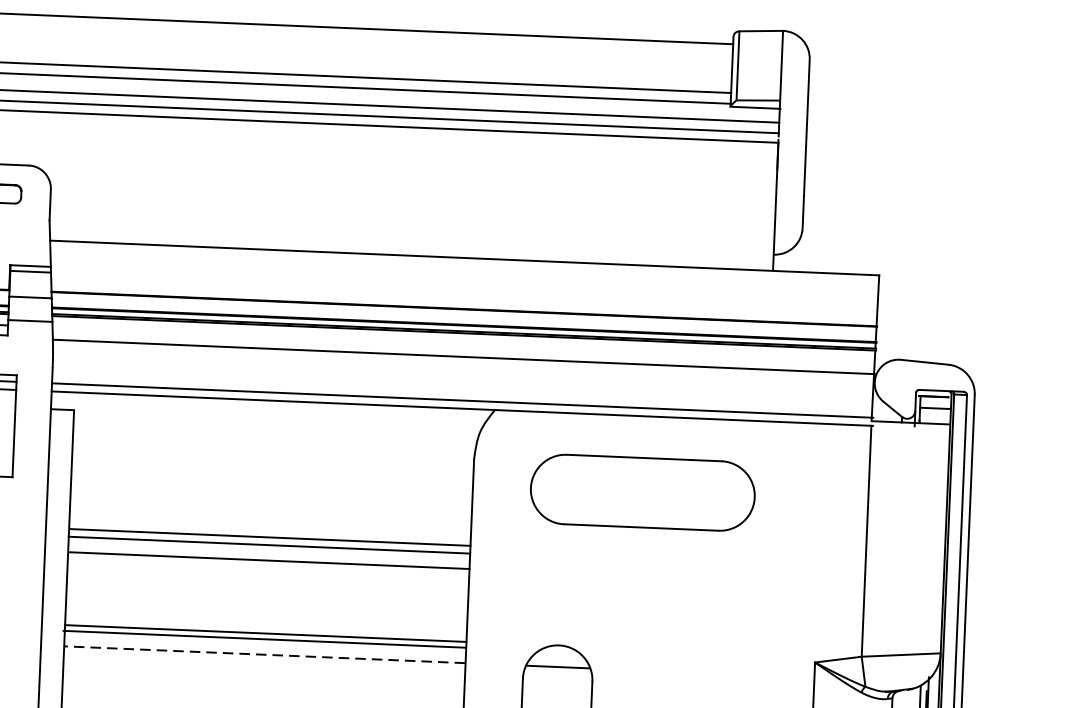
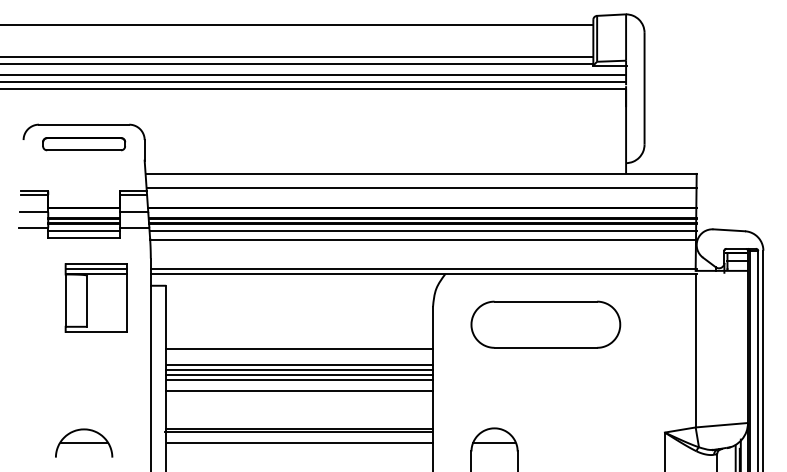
line: (464, 279) -> (421, 188), added
line: (463, 344) -> (422, 231), added
line: (270, 514) -> (299, 349), added
line: (268, 553) -> (299, 375), added
line: (268, 576) -> (299, 390), added
line: (264, 654) -> (299, 442), dashed -> solid

